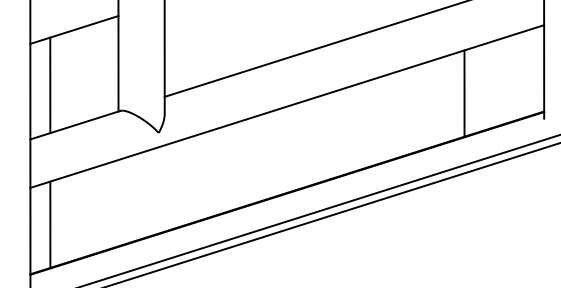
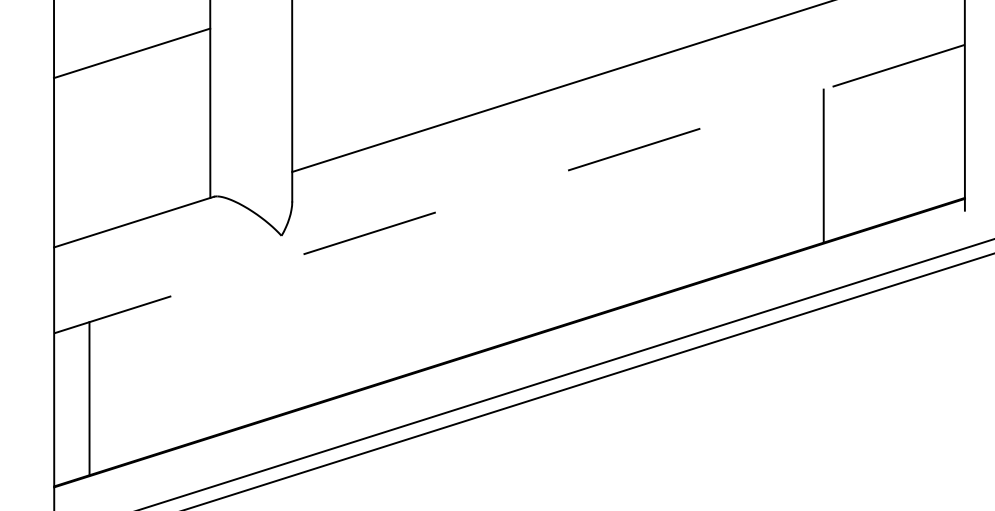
line: (50, 85) -> (89, 151), removed
line: (286, 106) -> (508, 189), solid -> dashed

